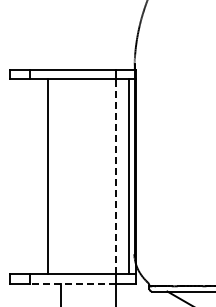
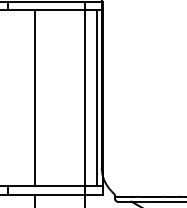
line: (47, 176) -> (35, 97), moved
line: (115, 176) -> (84, 97), dashed -> solid
line: (72, 283) -> (45, 194), dashed -> solid

